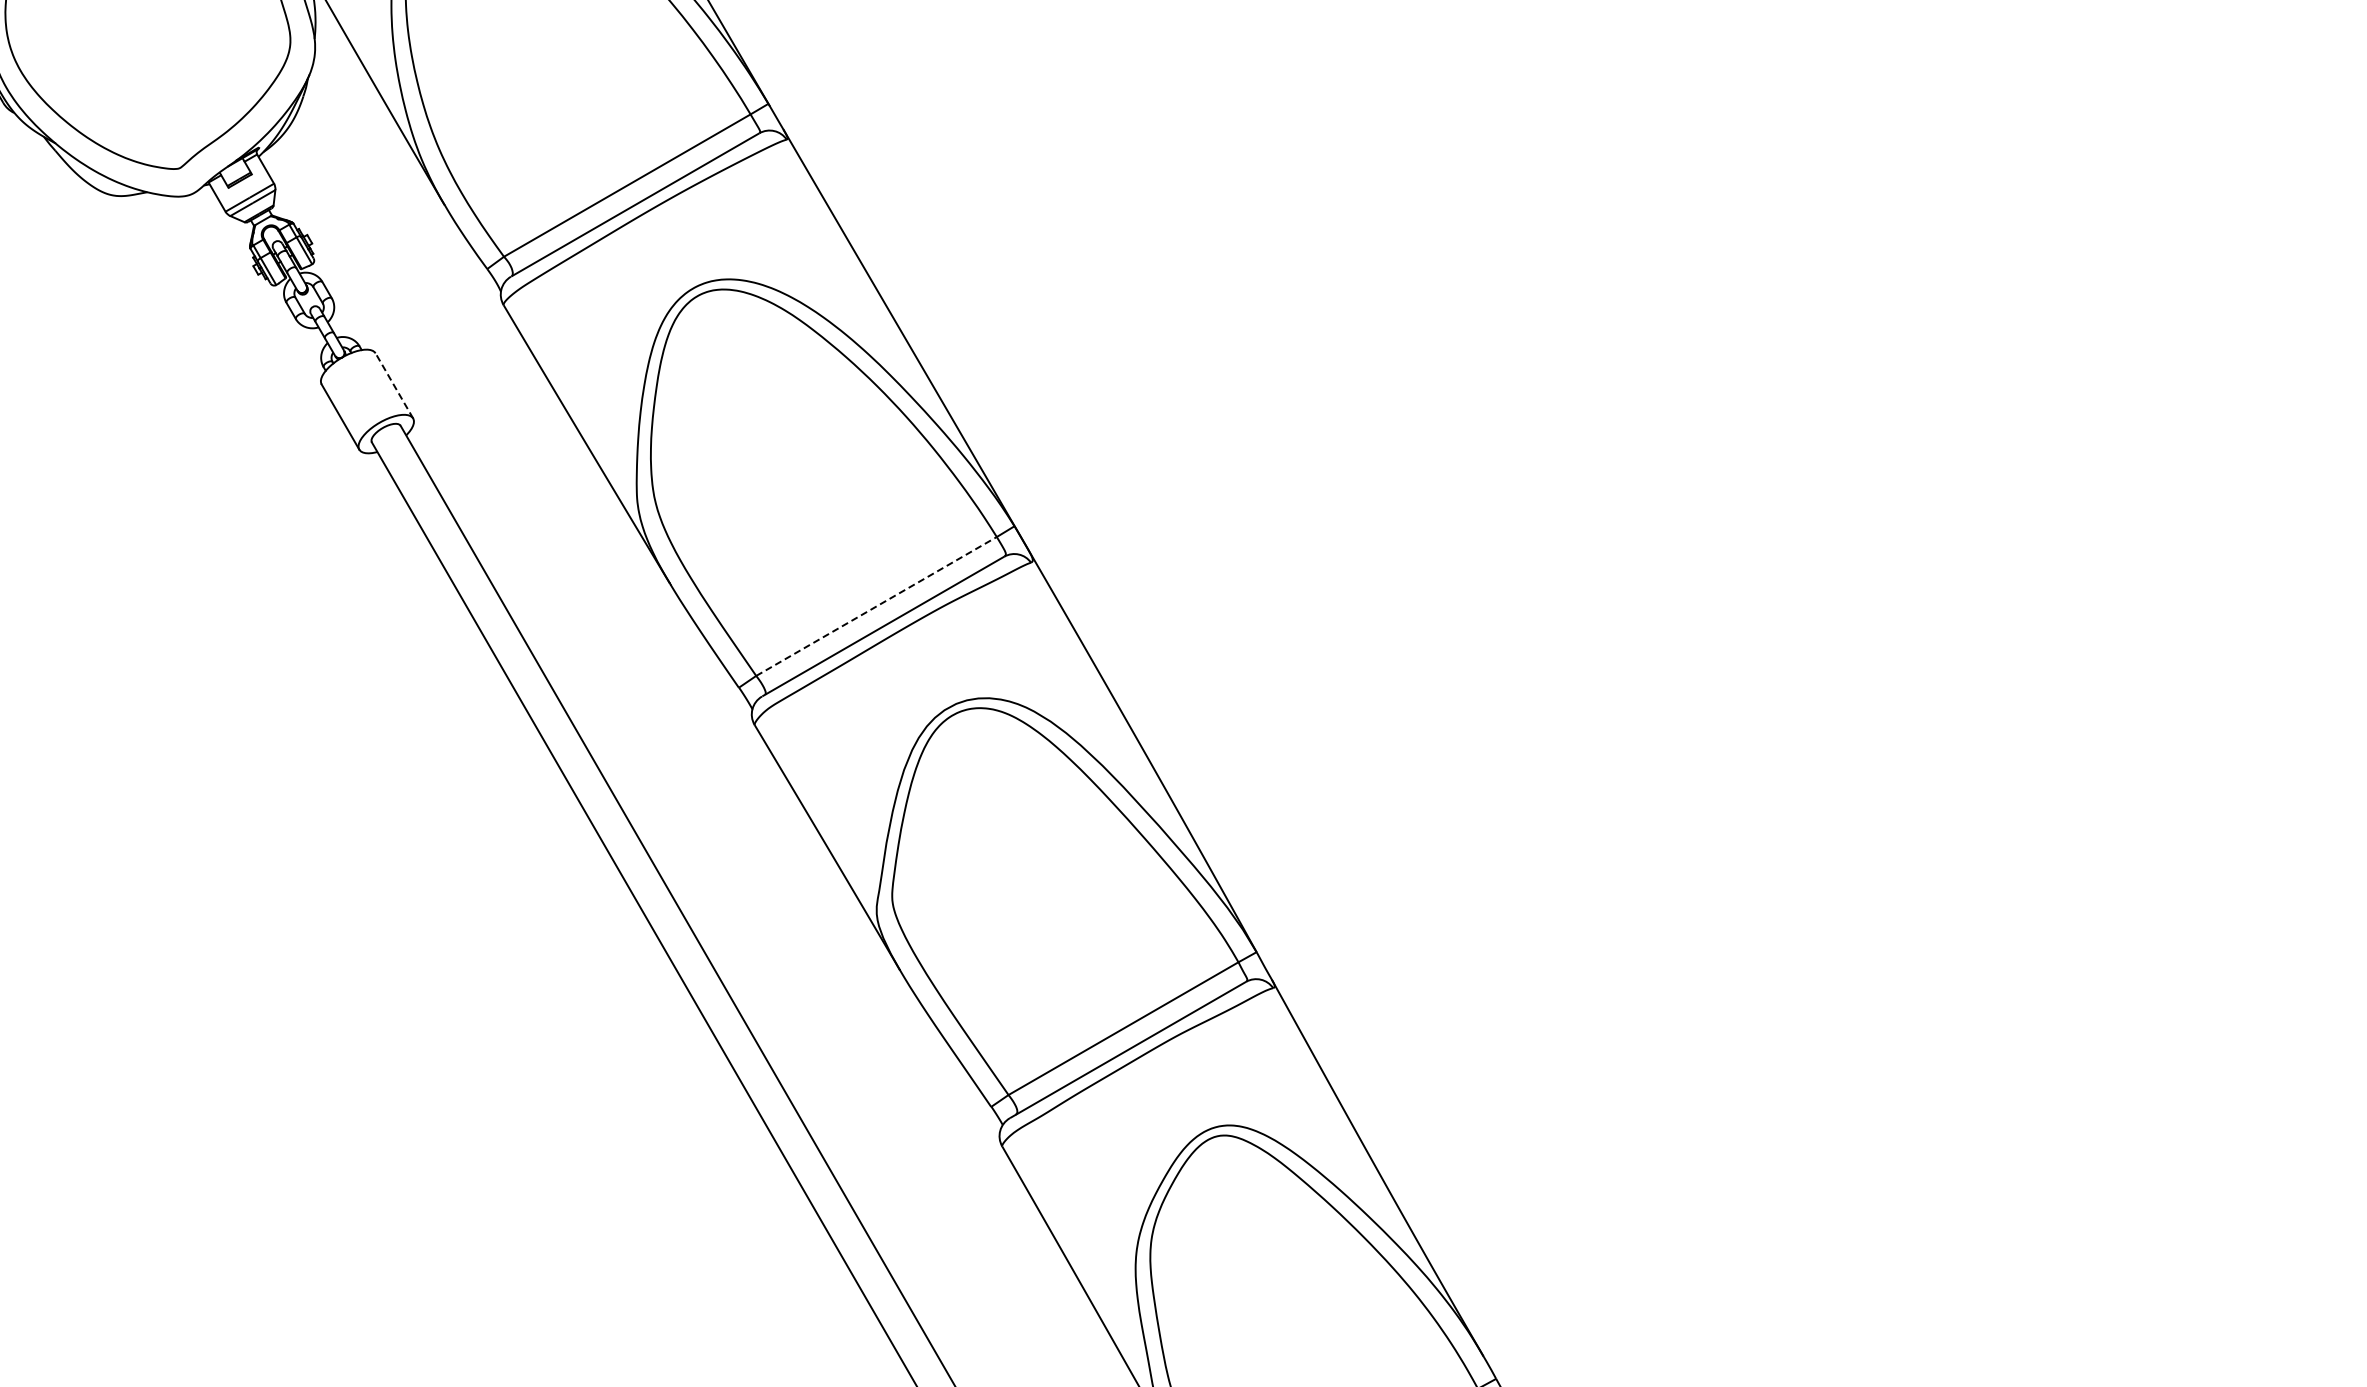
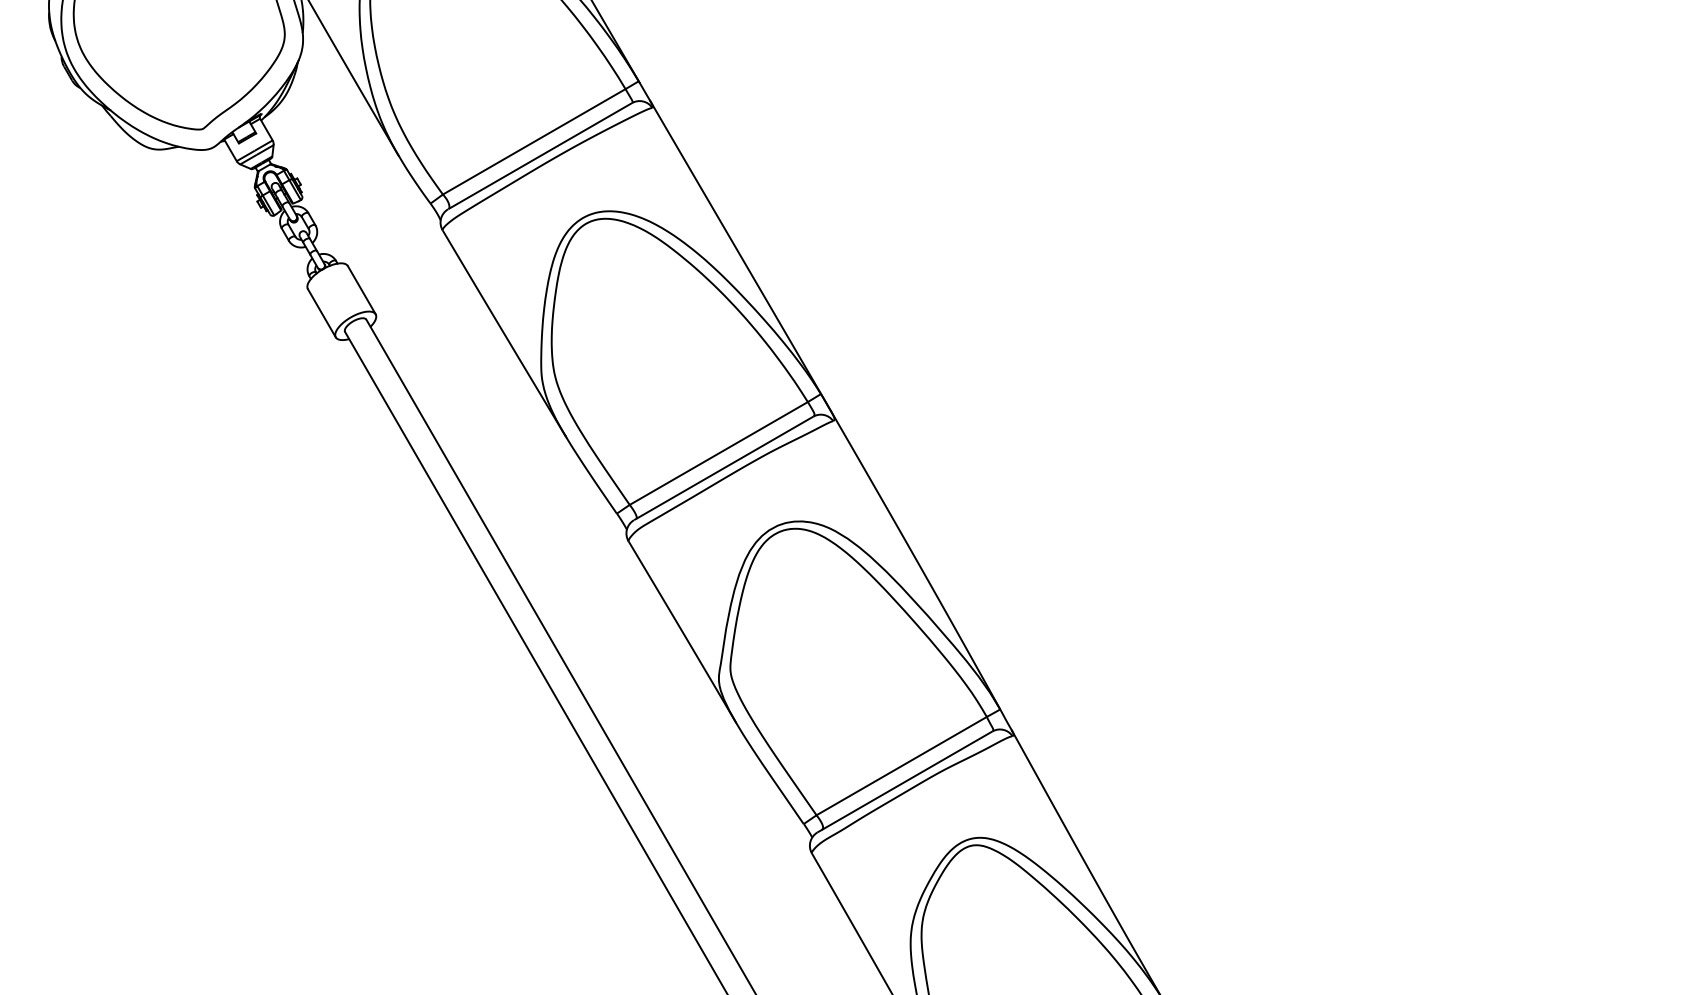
line: (394, 385) -> (361, 289), dashed -> solid
line: (876, 606) -> (718, 453), dashed -> solid

